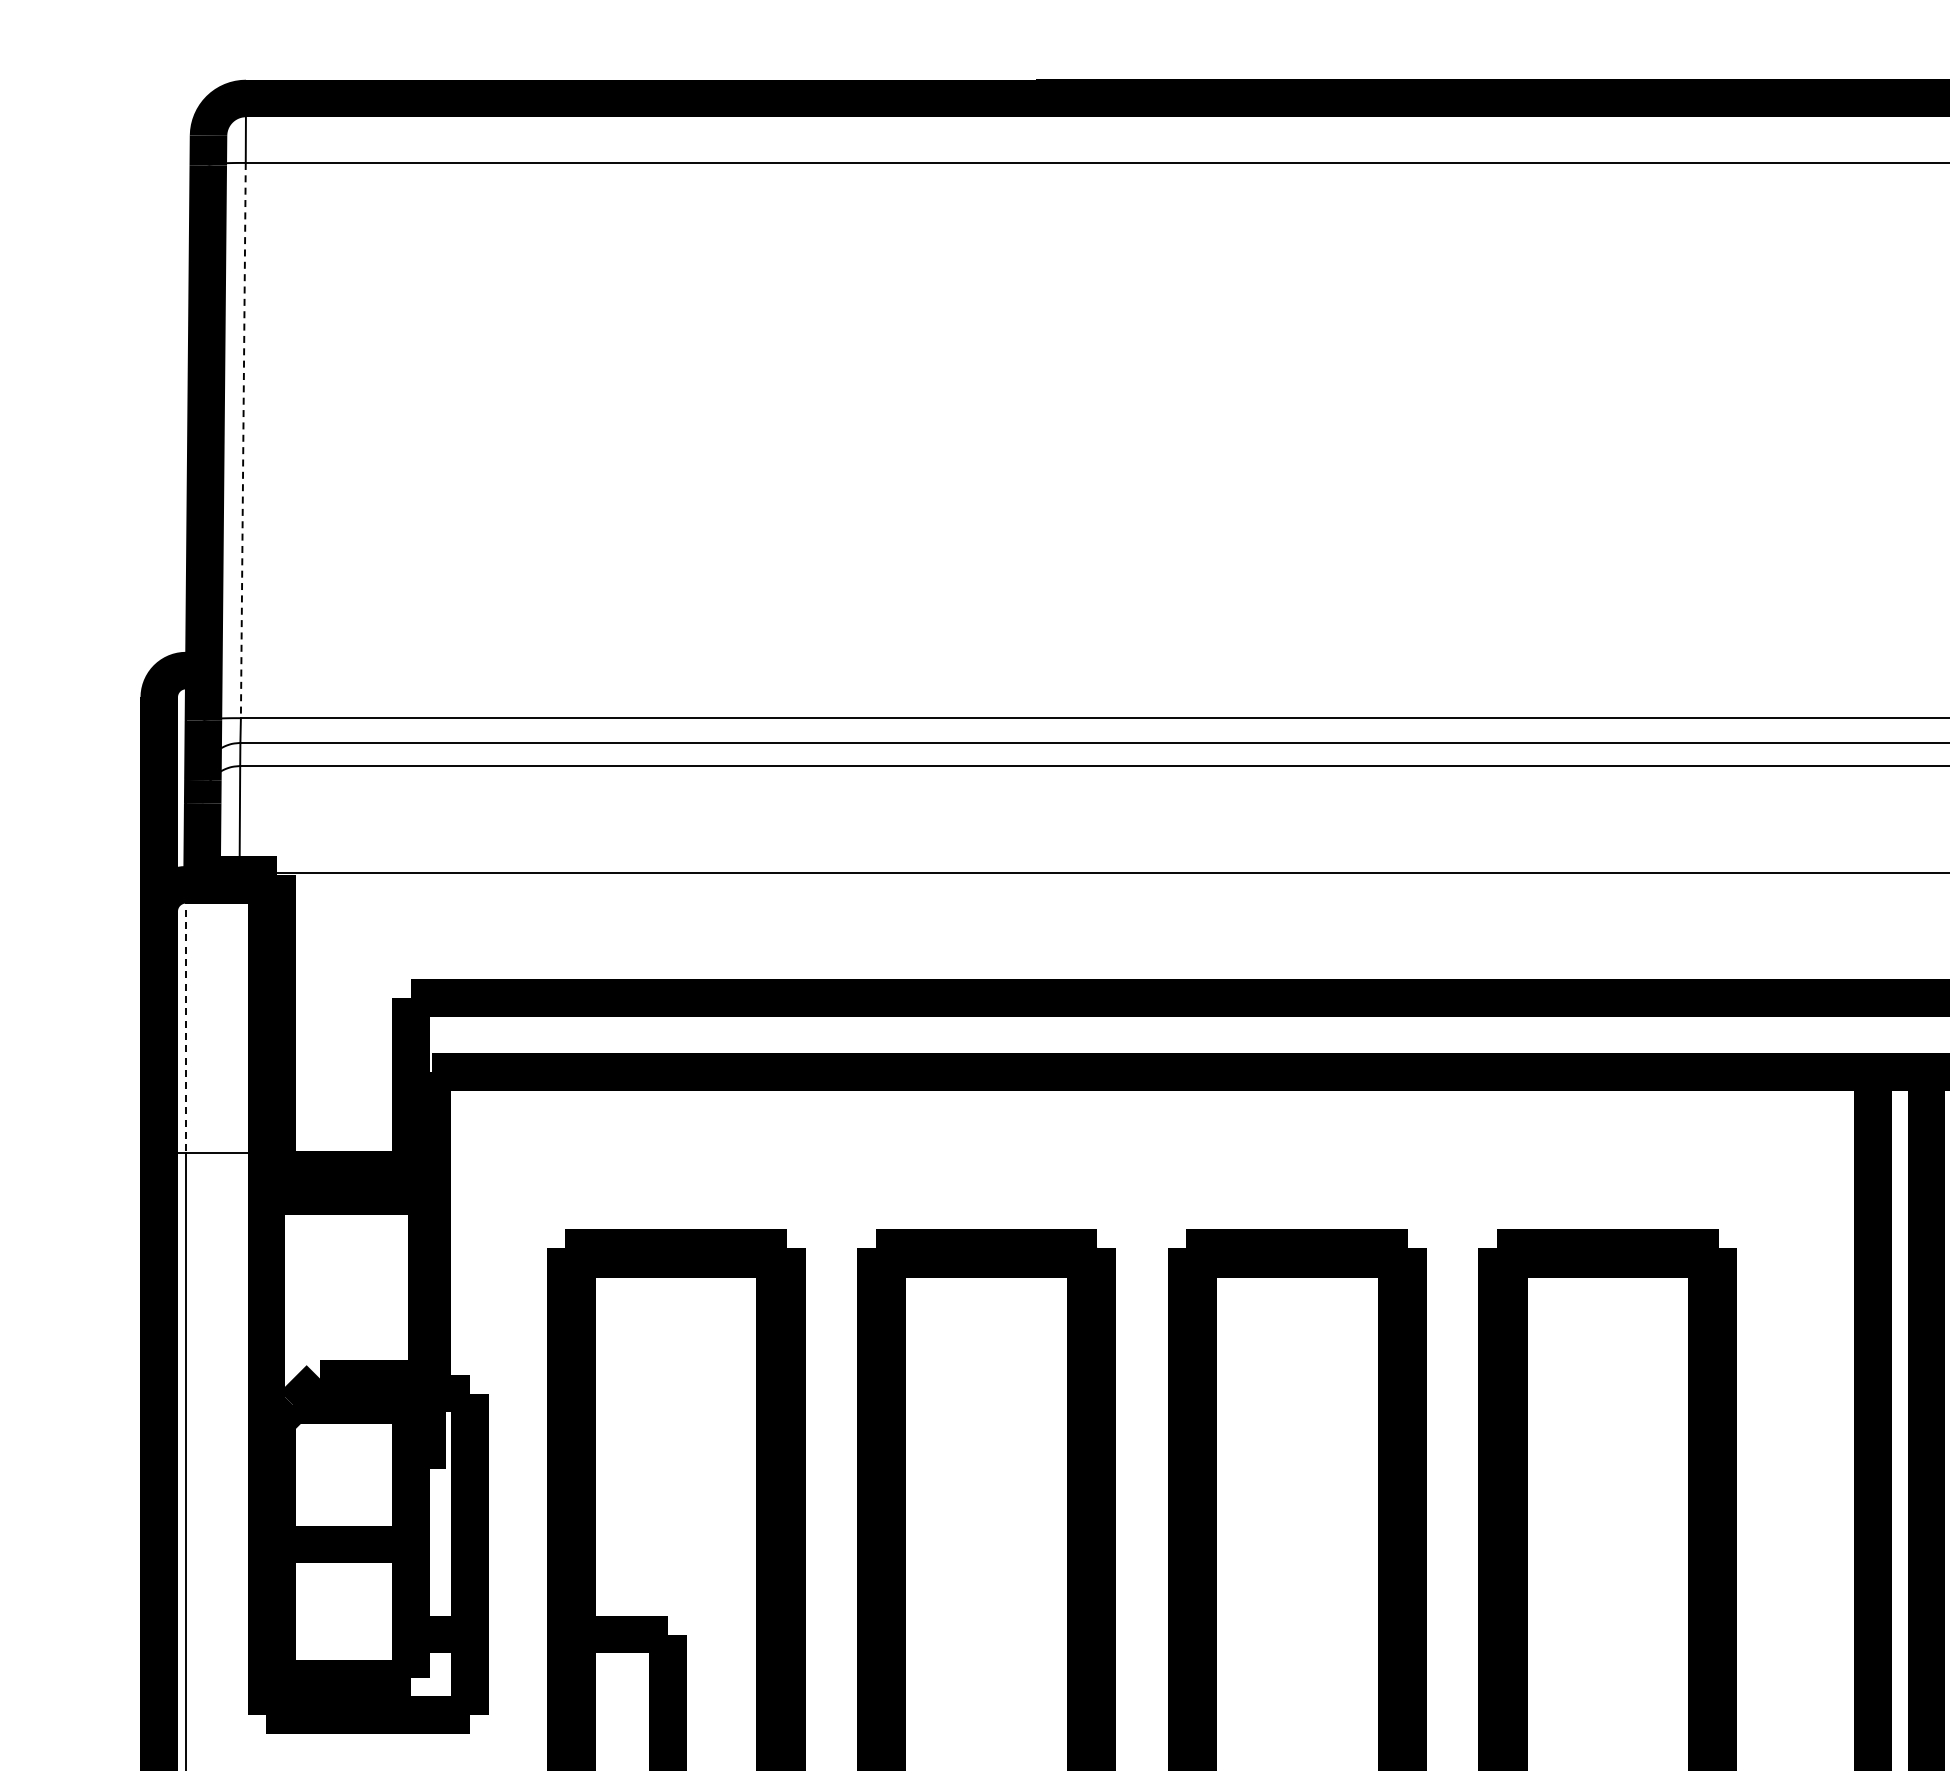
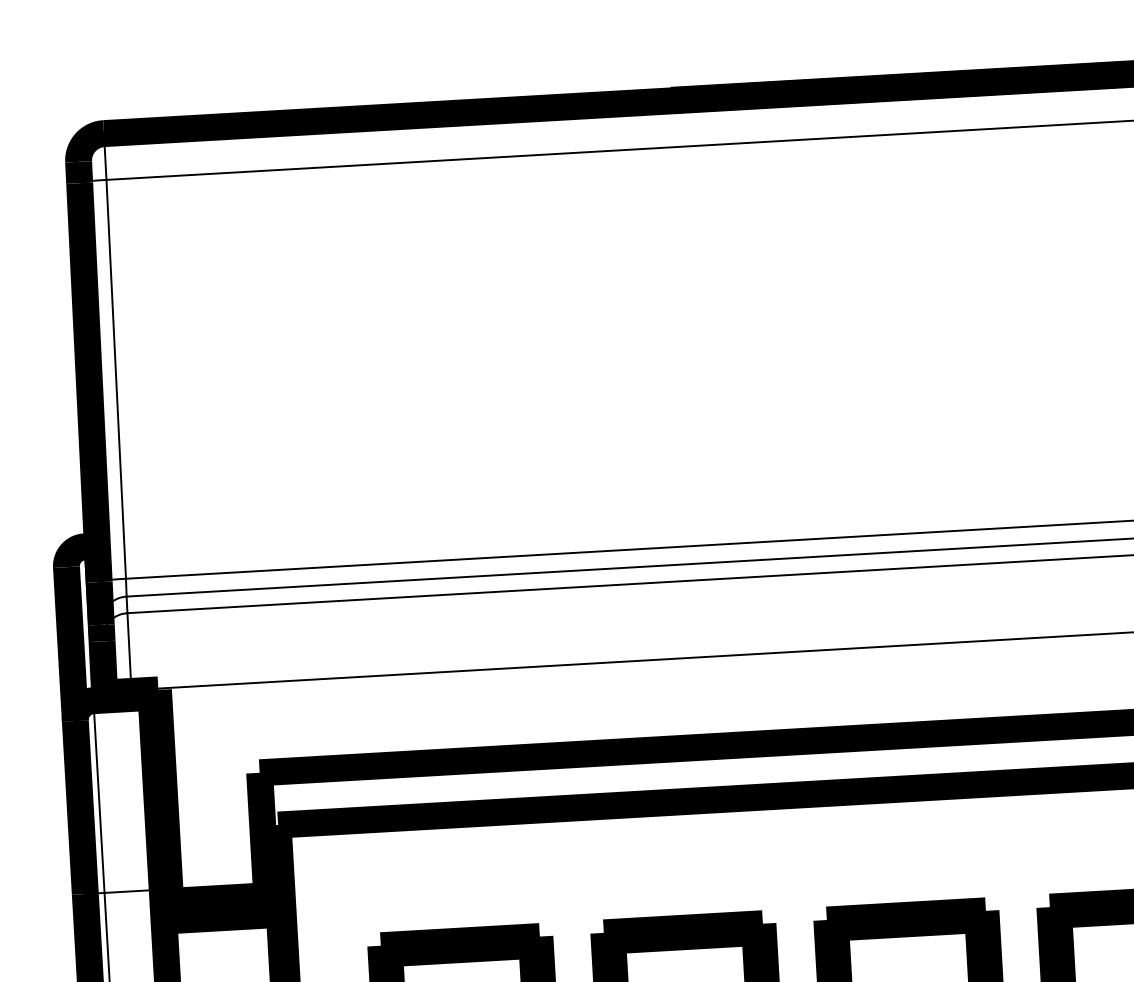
line: (243, 440) -> (116, 379), dashed -> solid
line: (186, 1018) -> (99, 796), dashed -> solid

